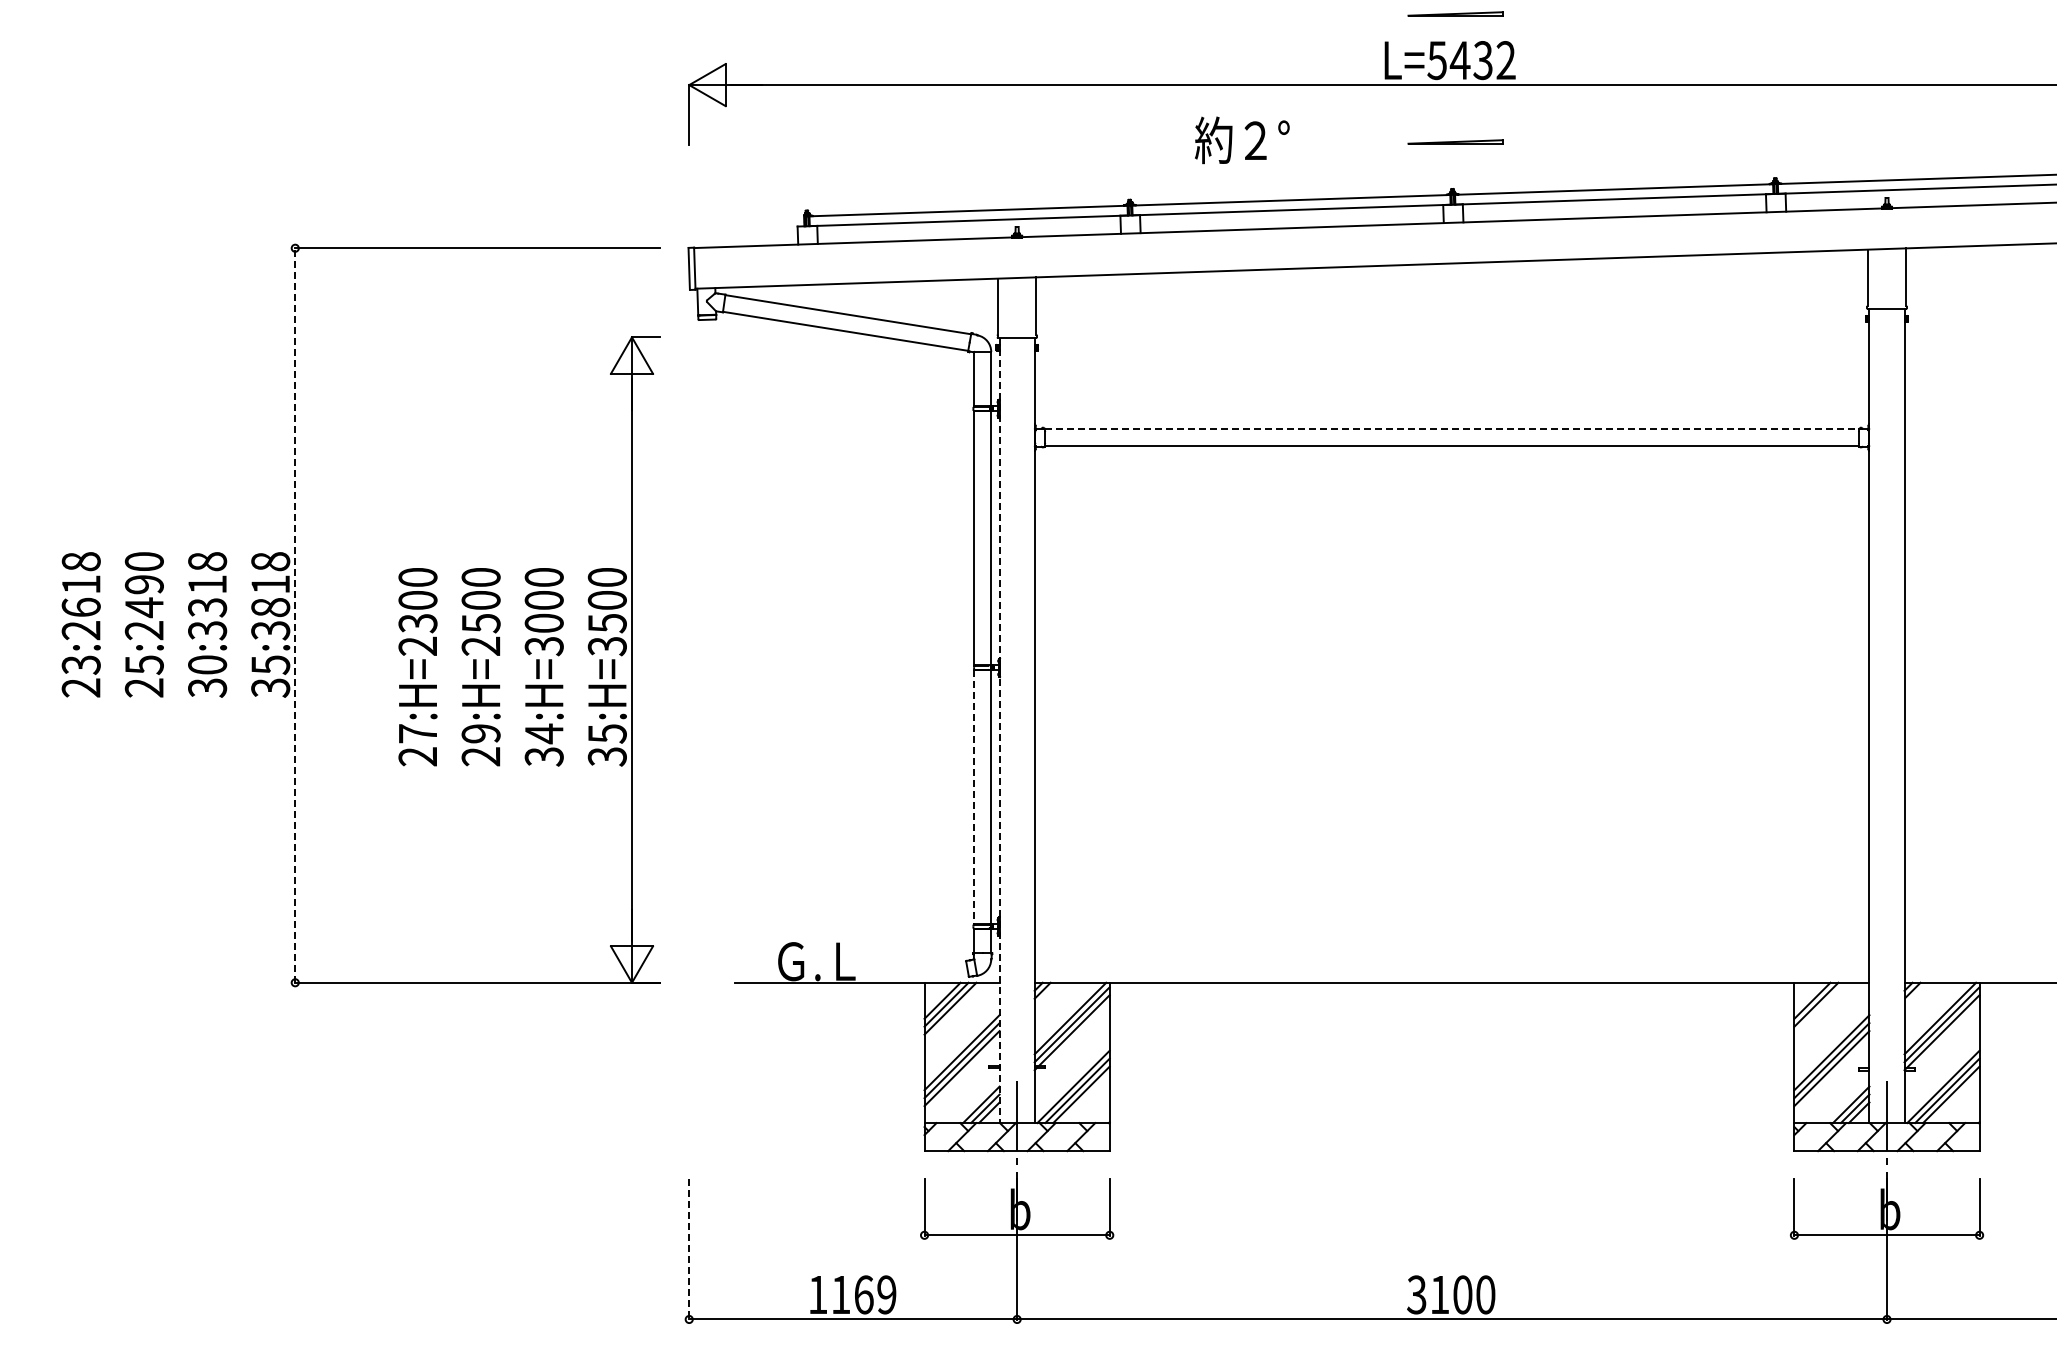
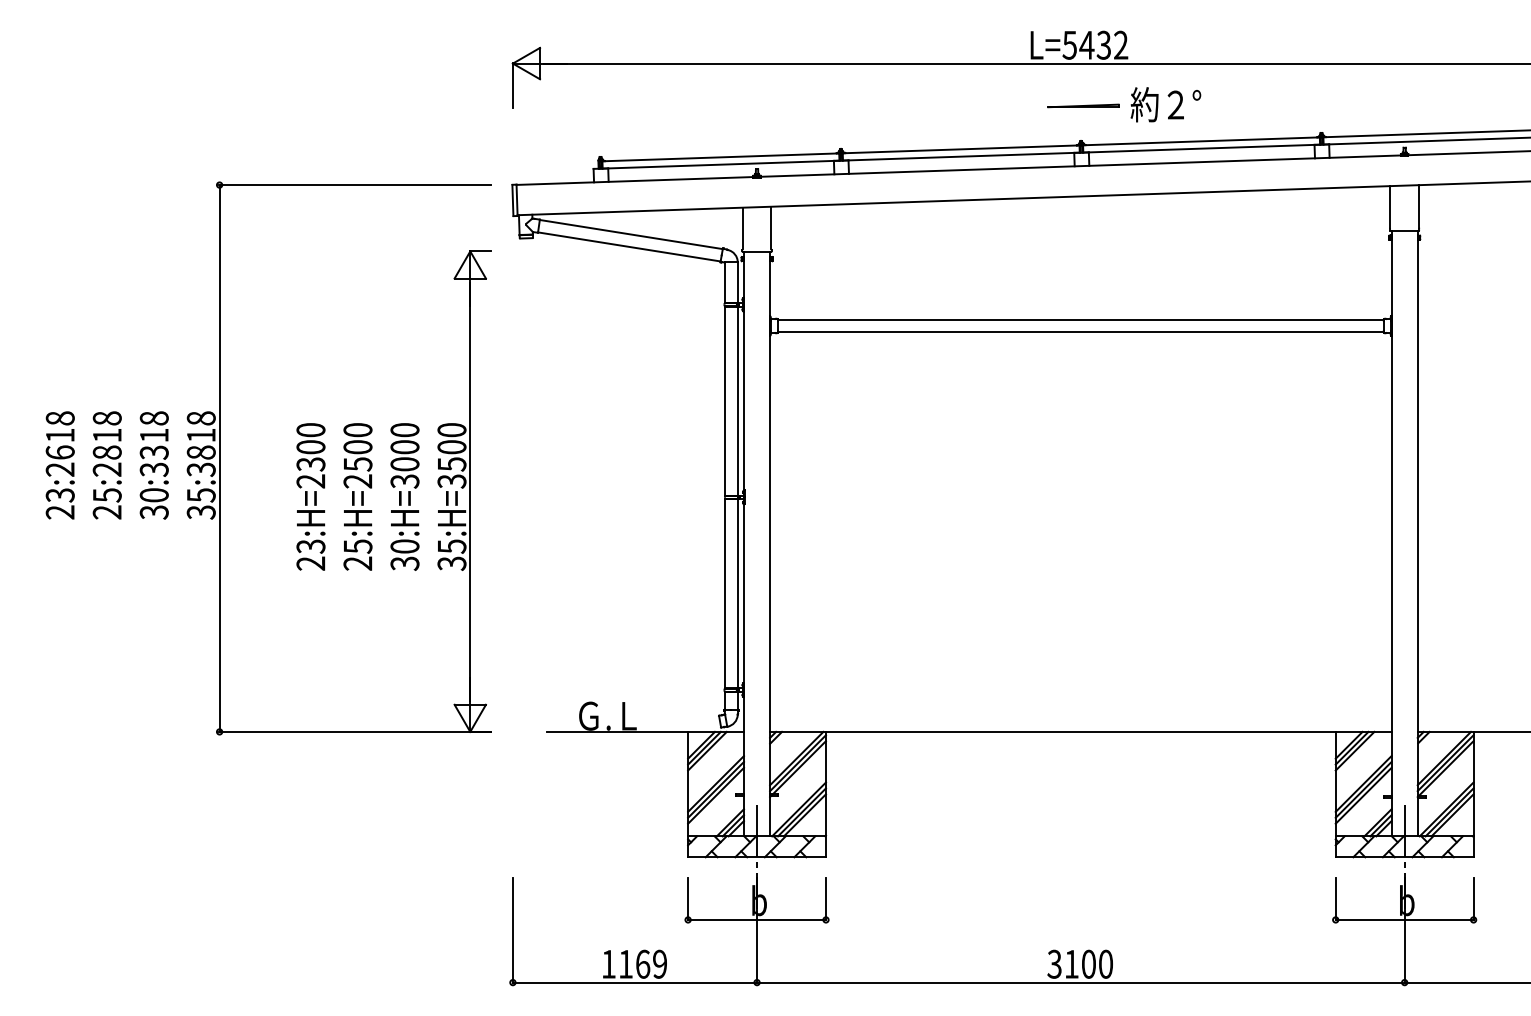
part: (1455, 13) -> (1083, 10), removed
text: (1242, 140) -> (1166, 104), moved
line: (1452, 429) -> (1081, 320), dashed -> solid
text: (143, 585) -> (106, 436), 25:2490 -> 25:2818
line: (295, 615) -> (219, 458), dashed -> solid
line: (999, 731) -> (743, 544), dashed -> solid
text: (417, 733) -> (310, 546), 27:H=2300 -> 23:H=2300
text: (480, 733) -> (357, 546), 29:H=2500 -> 25:H=2500
text: (543, 733) -> (404, 546), 34:H=3000 -> 30:H=3000
line: (974, 797) -> (725, 593), dashed -> solid
line: (1820, 1008) -> (1355, 751), added
line: (689, 1249) -> (513, 930), dashed -> solid

